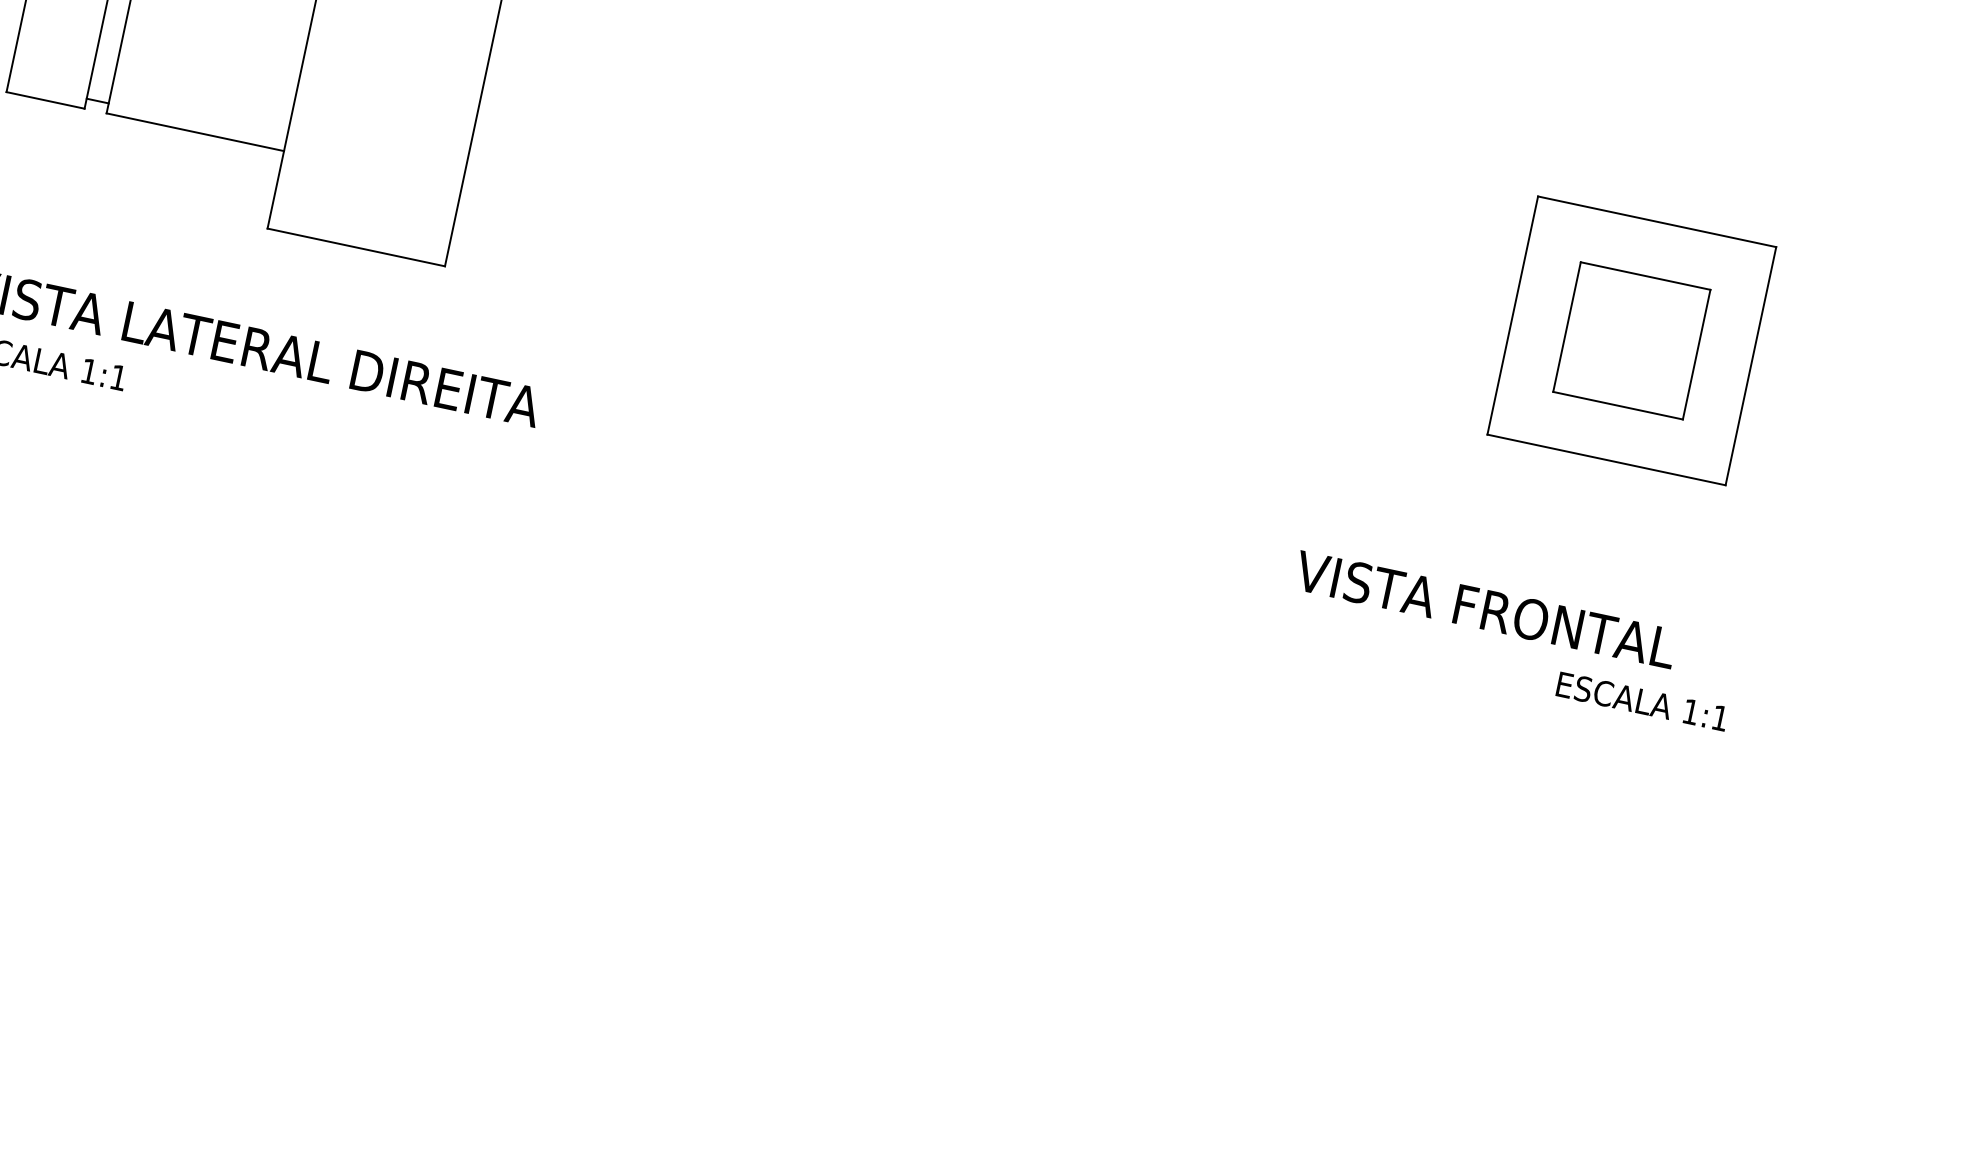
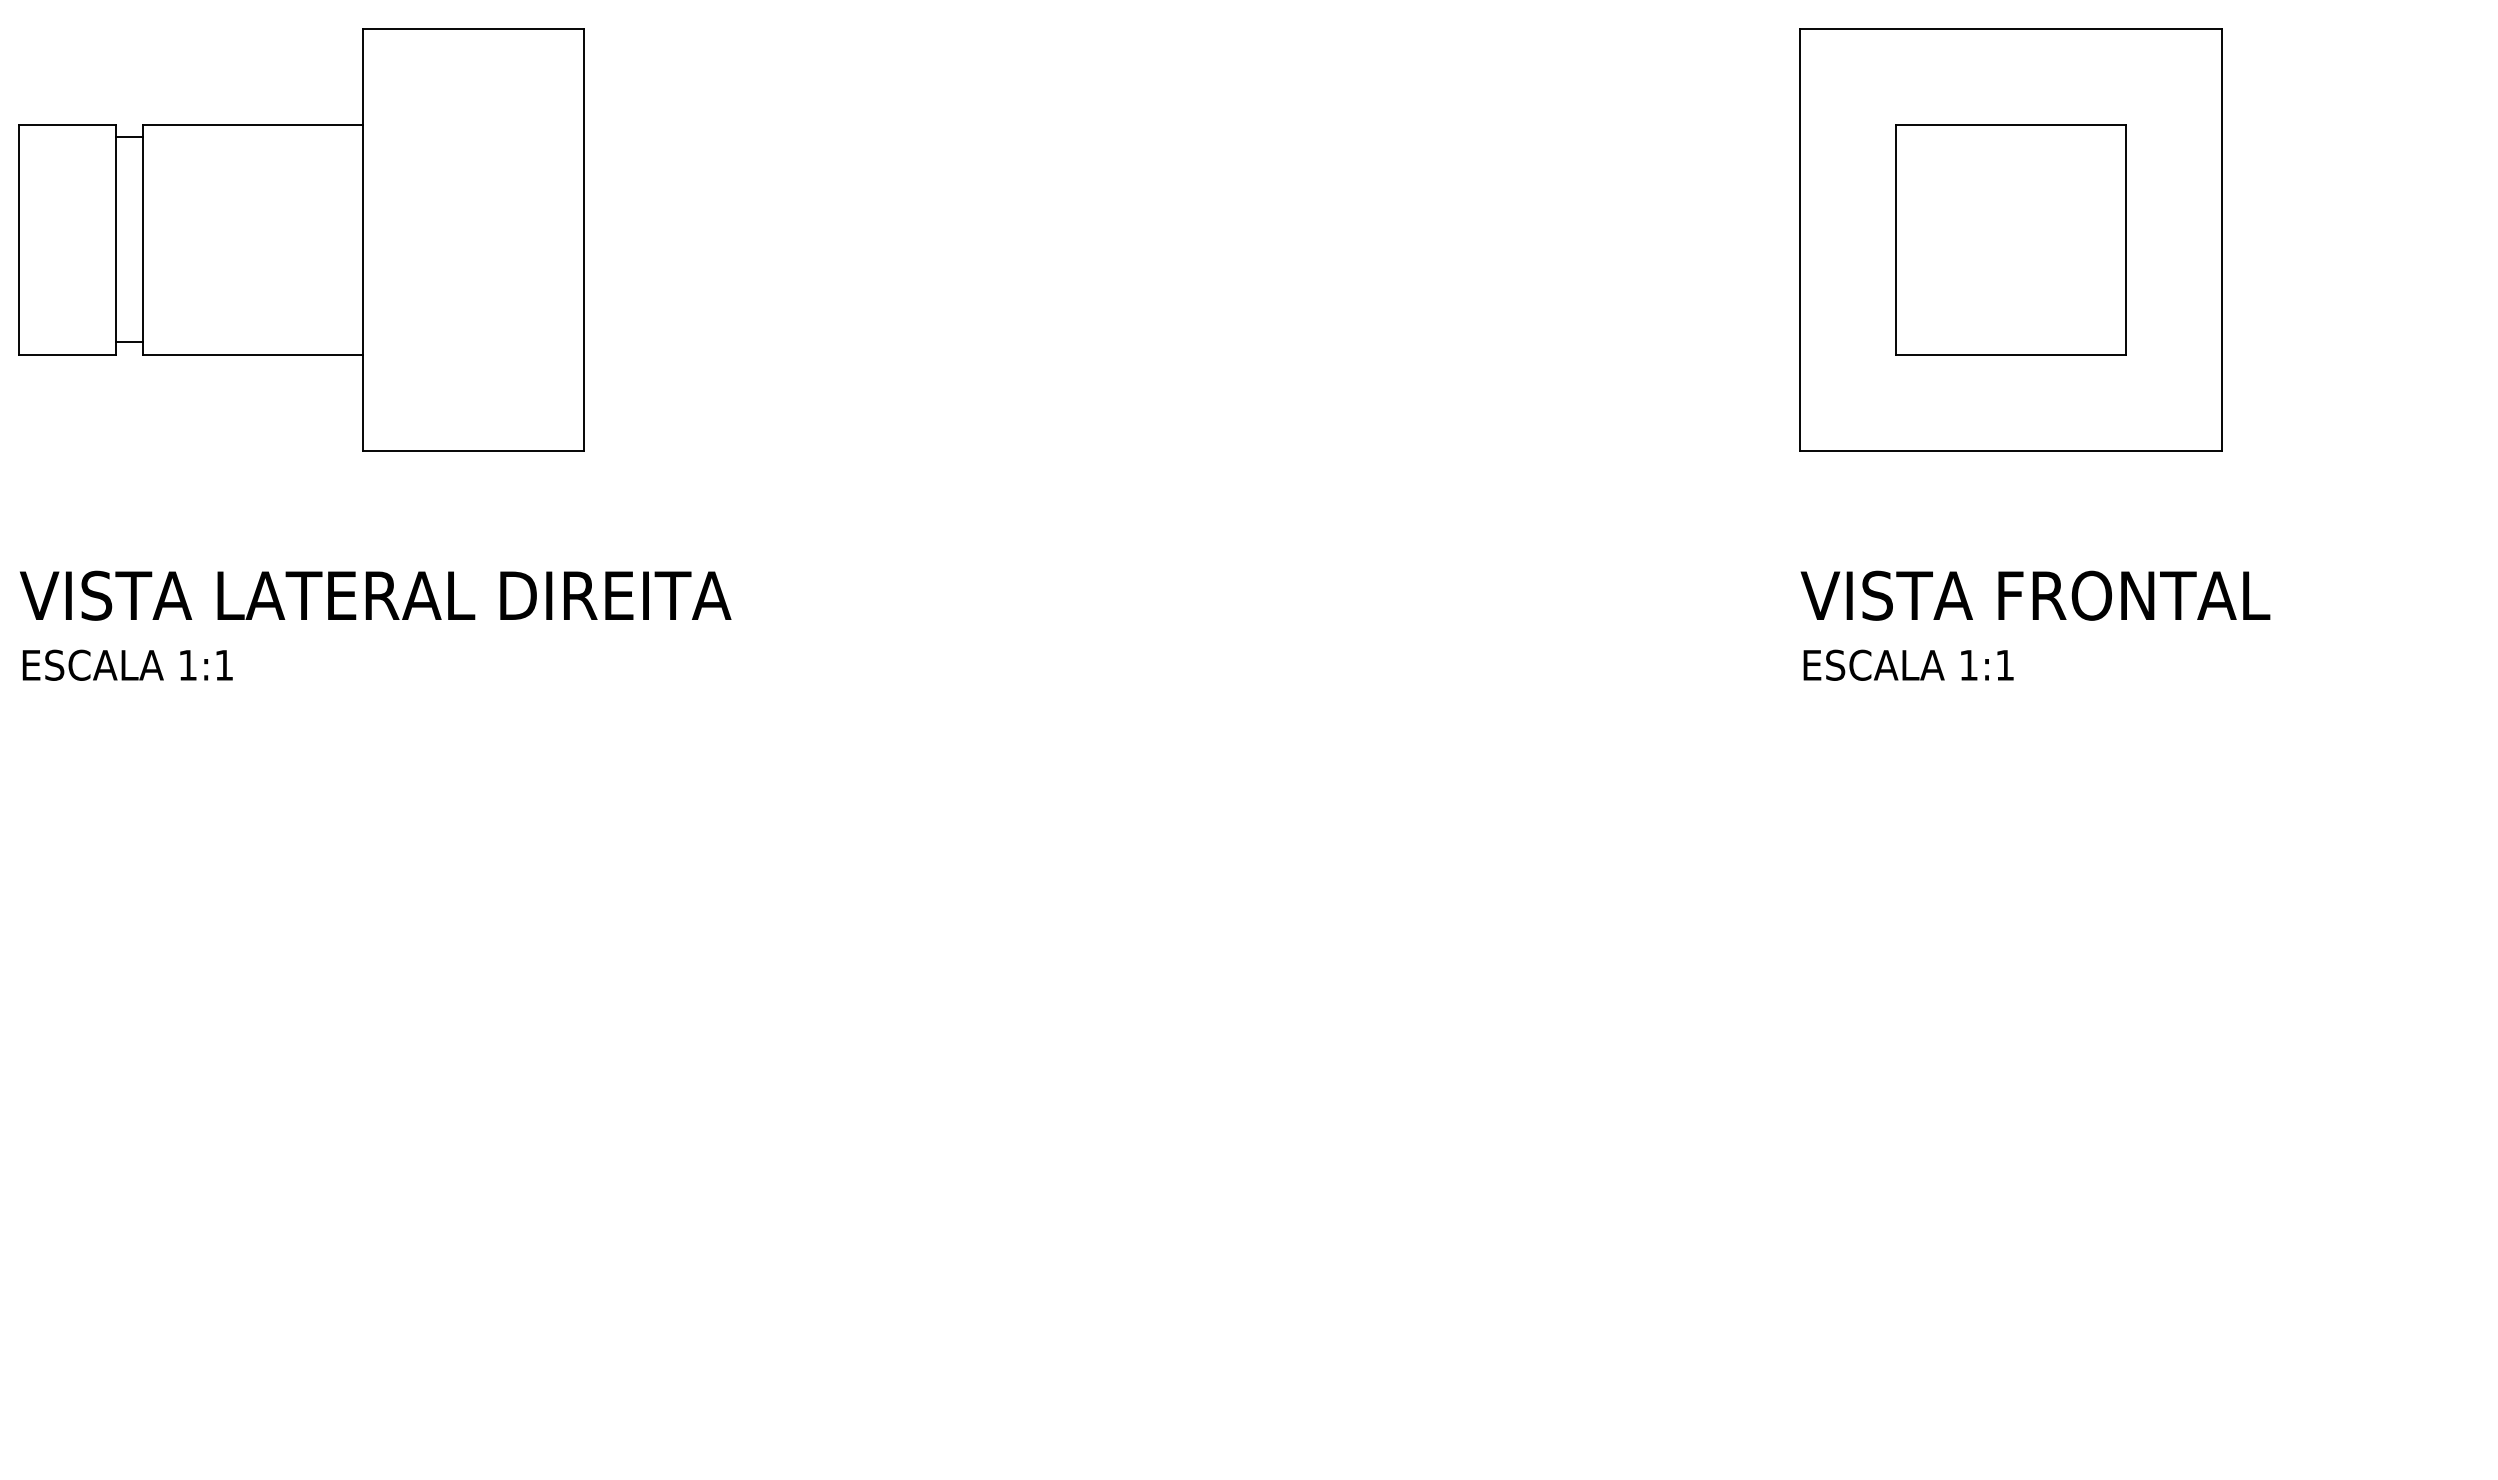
part: (1631, 340) -> (2010, 239), size x1.43
text: (1485, 609) -> (2035, 595), moved
text: (1642, 701) -> (1908, 664), moved

